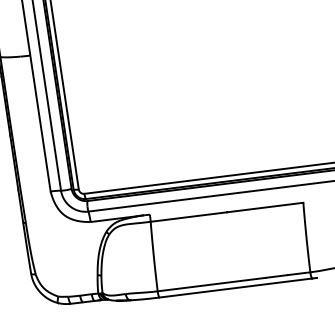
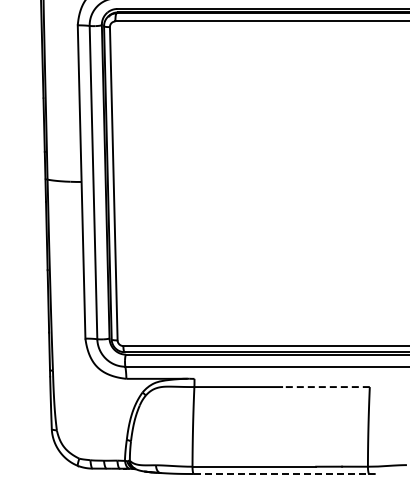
line: (264, 207) -> (325, 387), solid -> dashed
line: (235, 288) -> (281, 474), solid -> dashed

